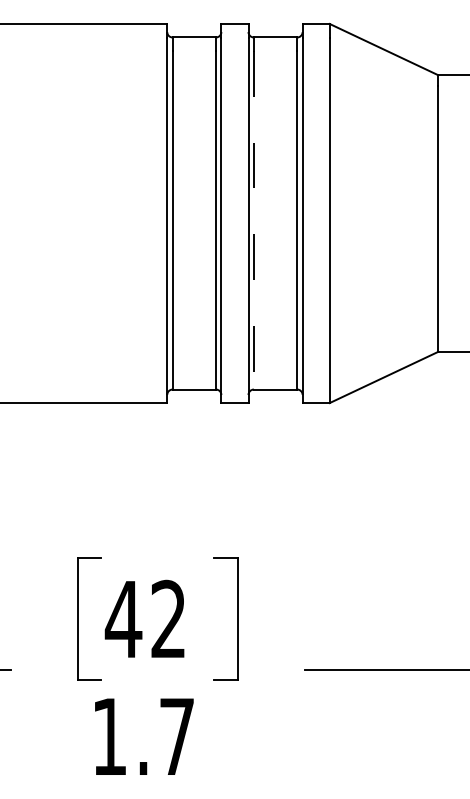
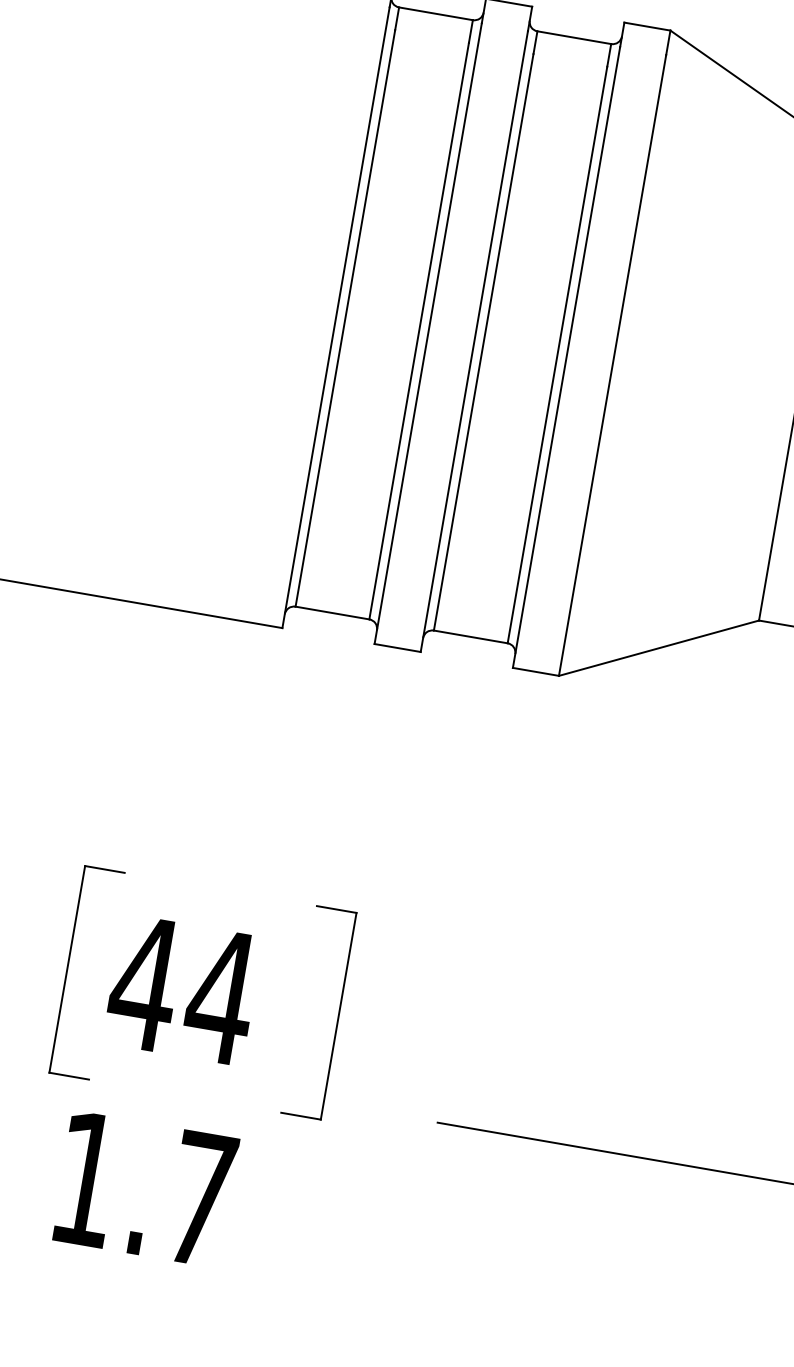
line: (253, 220) -> (482, 342), dashed -> solid
text: (168, 618) -> (221, 995), 42 -> 44

